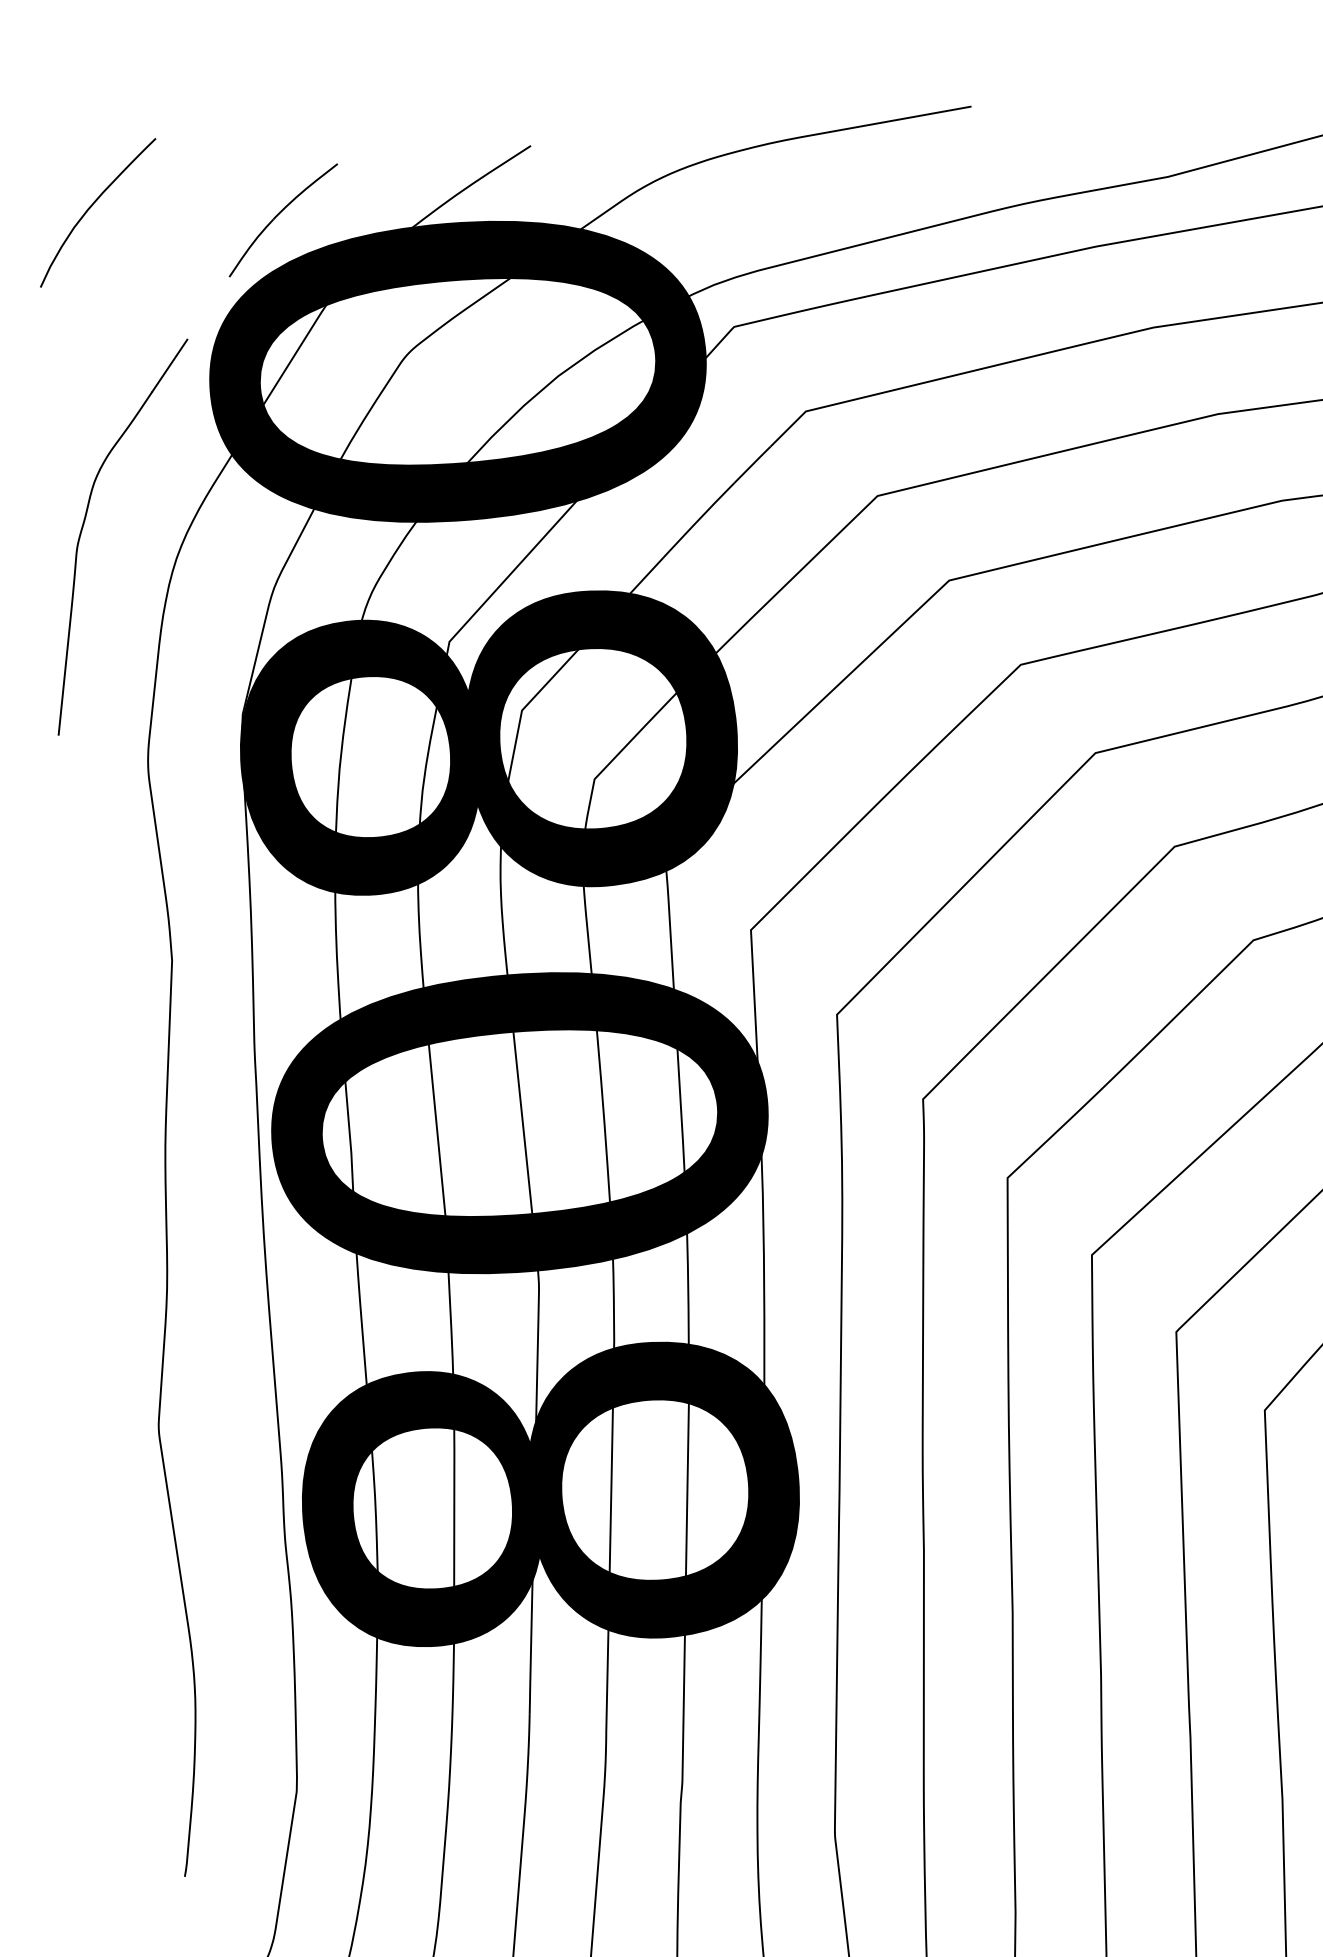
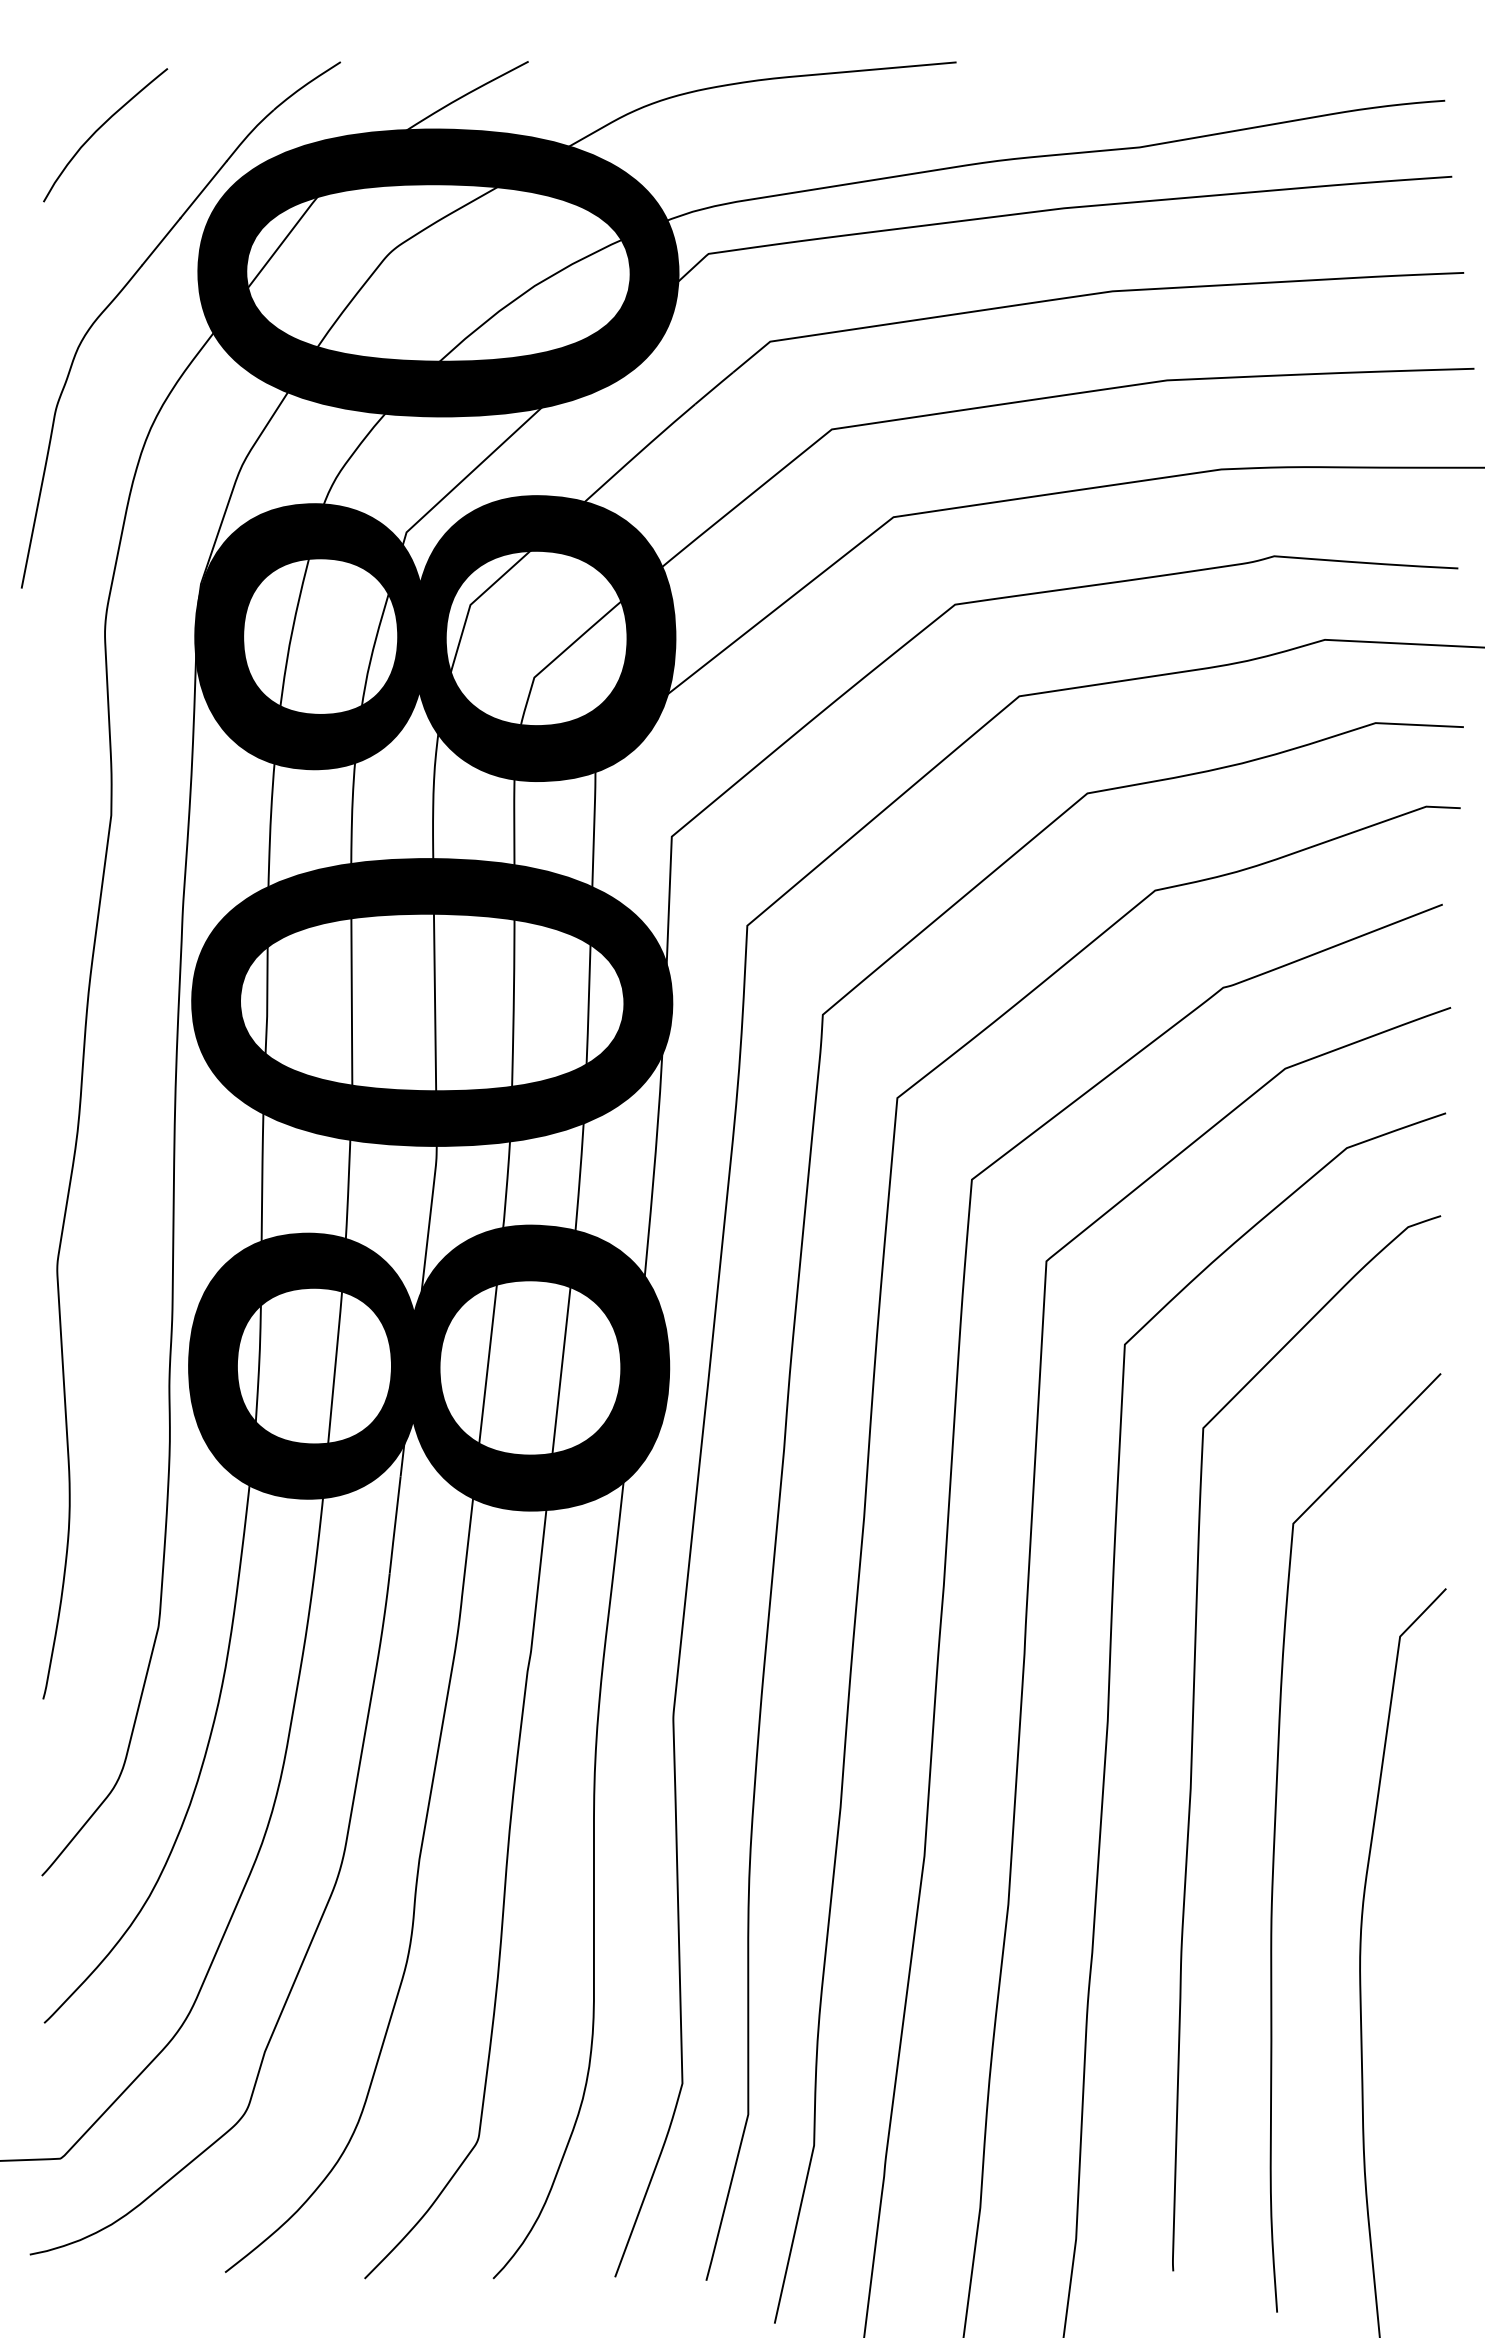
curve: (91, 207) -> (99, 129), moved
line: (208, 307) -> (203, 189), added

